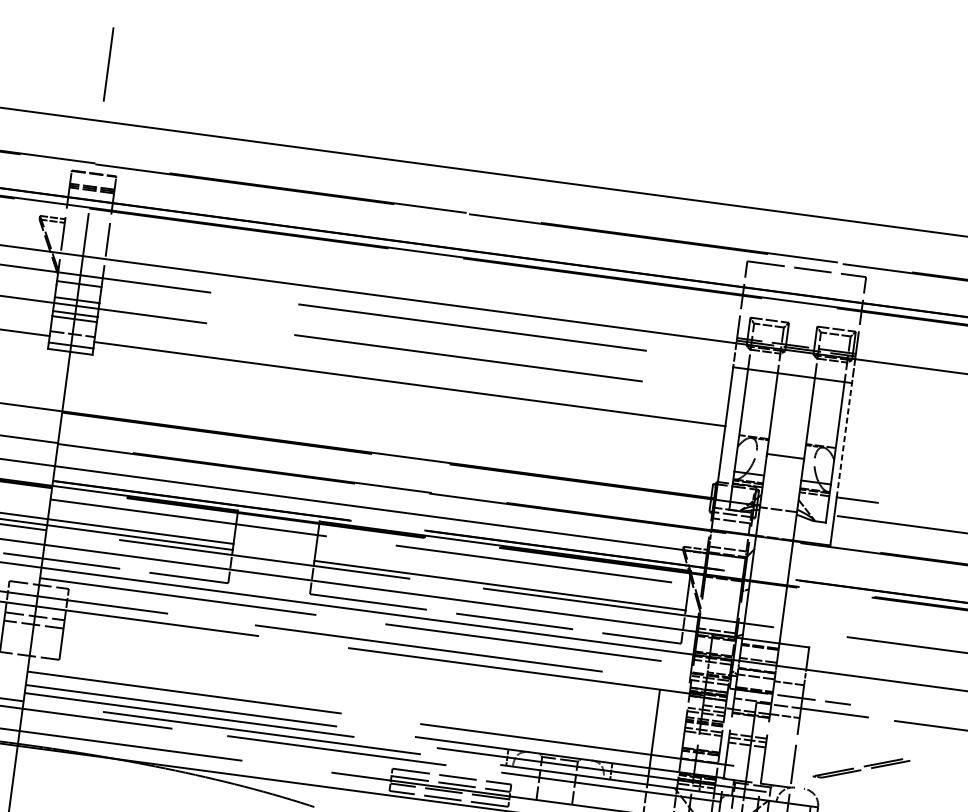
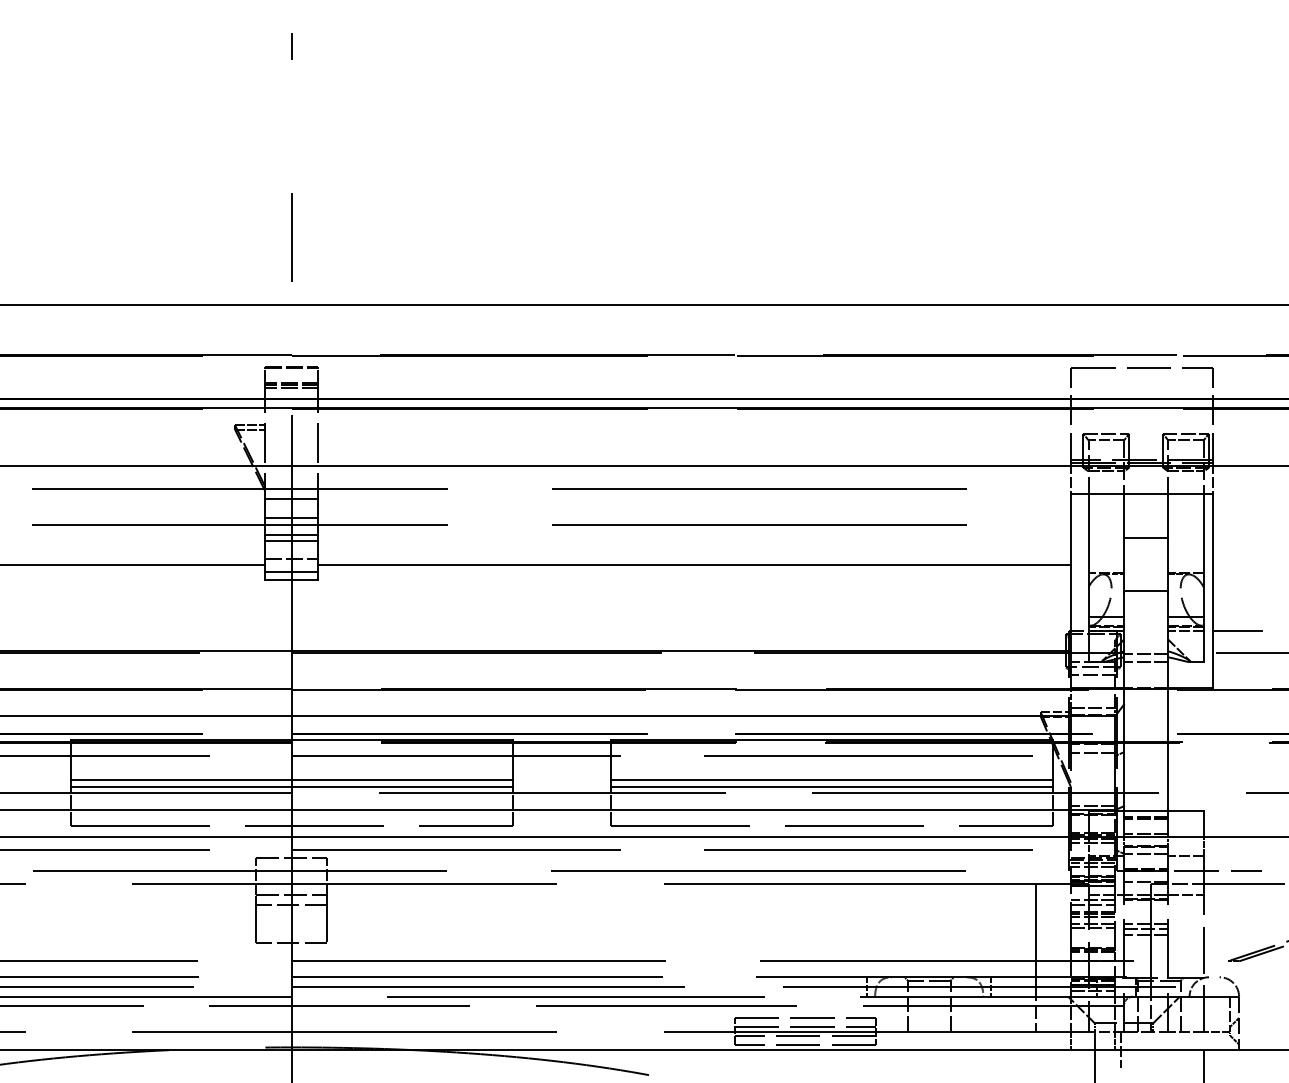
line: (791, 412) -> (1146, 538), added
line: (844, 440) -> (1212, 562), dashed -> solid
line: (777, 516) -> (1146, 662), added
line: (500, 579) -> (831, 779), added
line: (722, 586) -> (1092, 753), added

